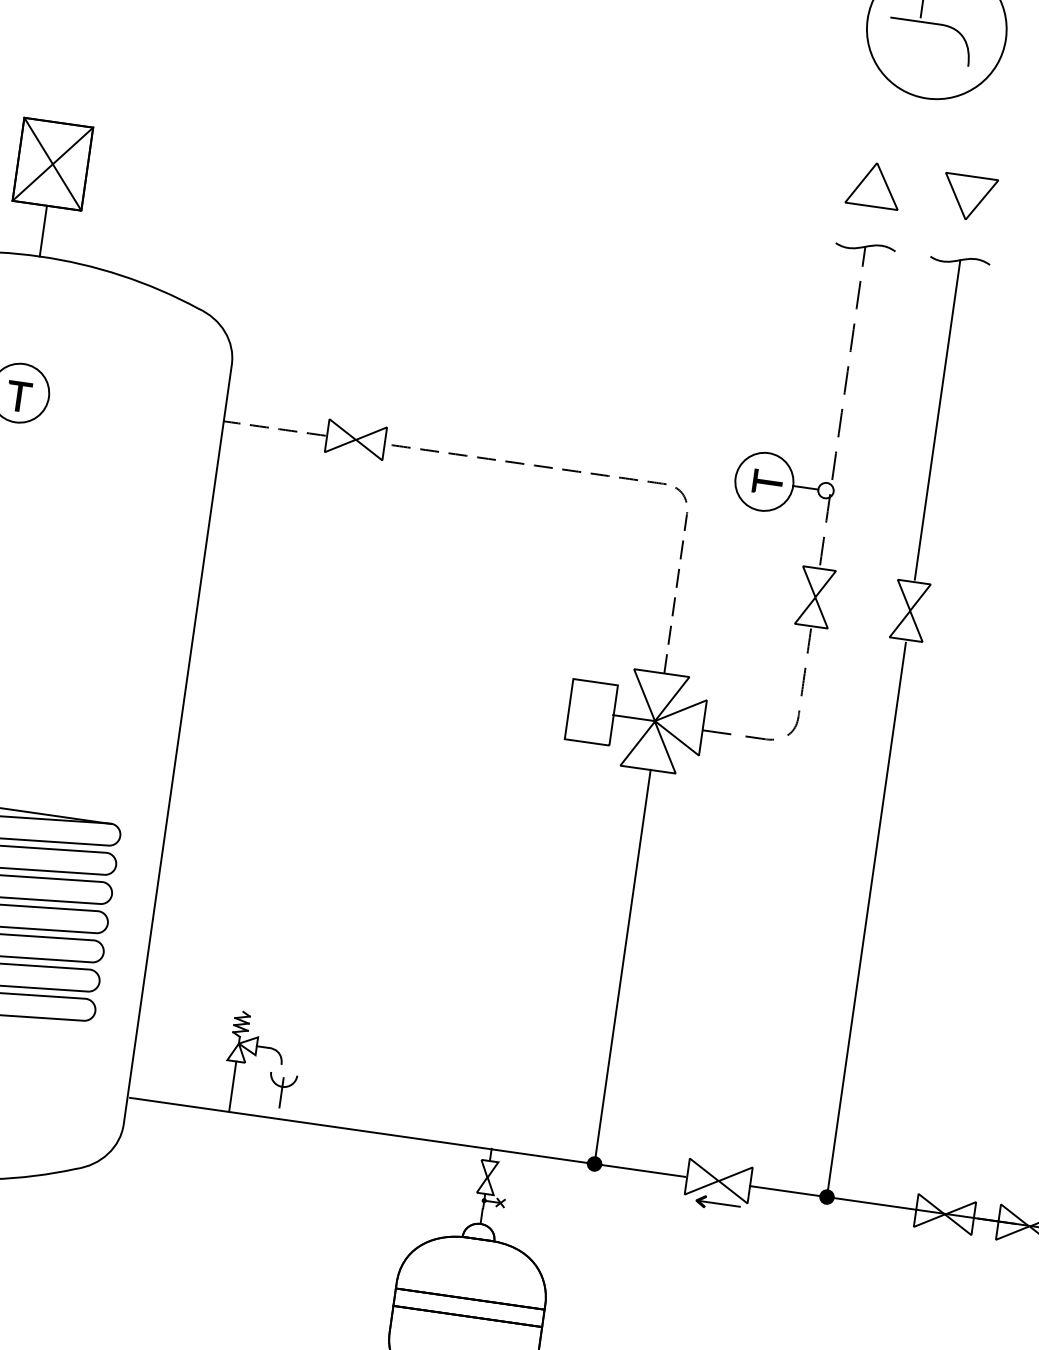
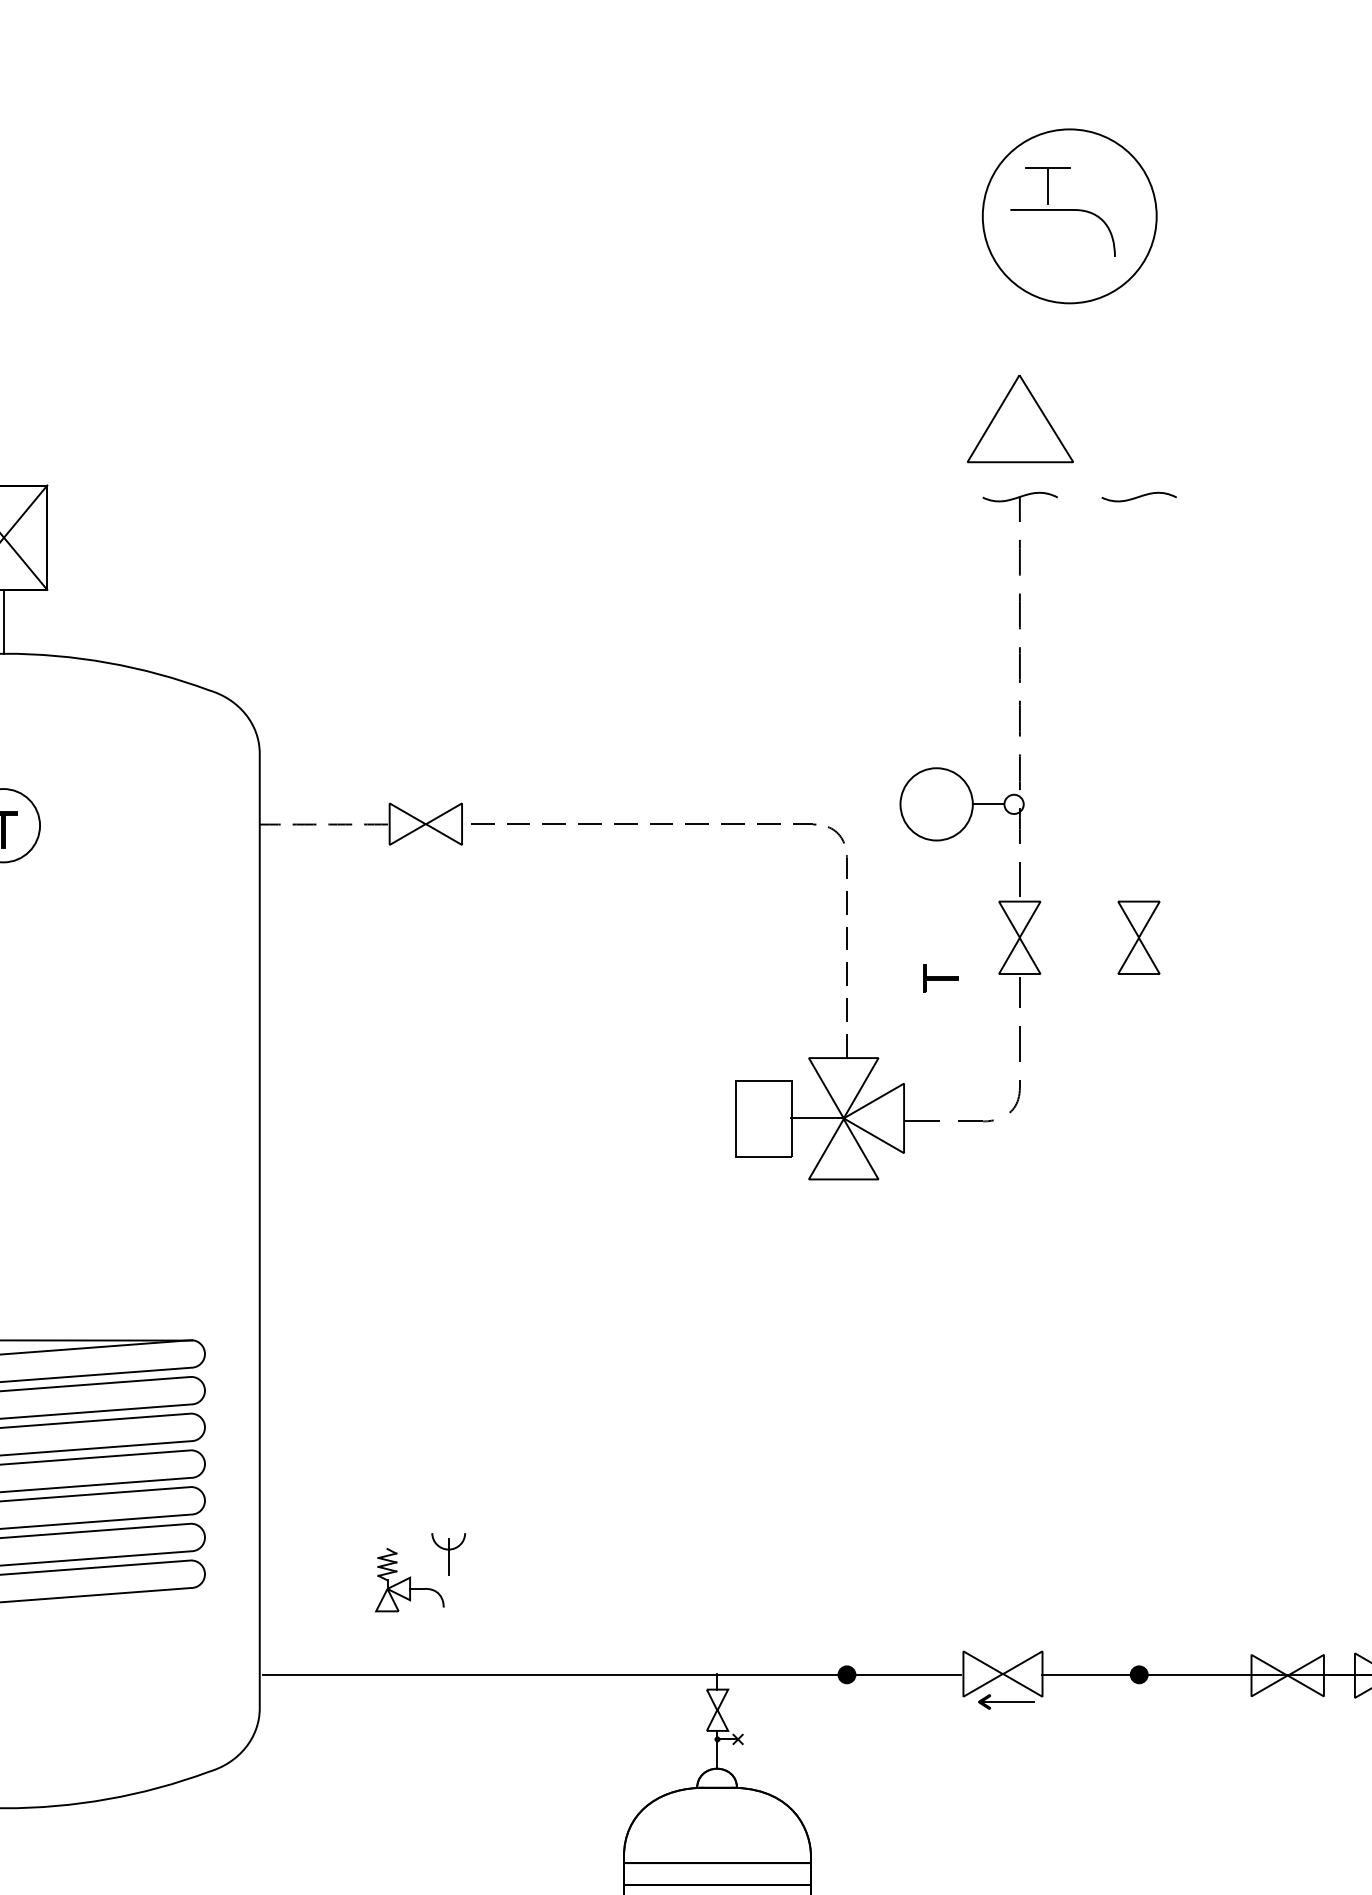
part: (873, 184) -> (1019, 418), size x1.6
part: (968, 197) -> (1138, 418), removed
line: (937, 419) -> (1139, 697), removed
part: (767, 482) -> (940, 978), moved
line: (866, 918) -> (1139, 1324), removed
line: (622, 966) -> (846, 1426), removed
line: (232, 1085) -> (387, 1641), removed
part: (281, 1090) -> (448, 1554), moved

